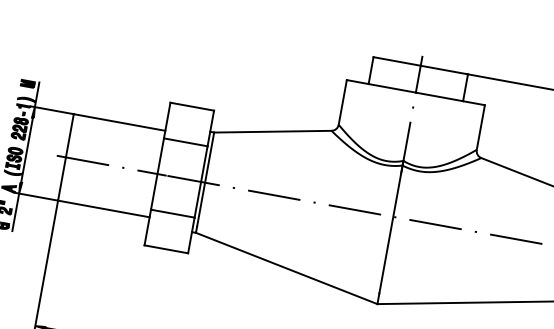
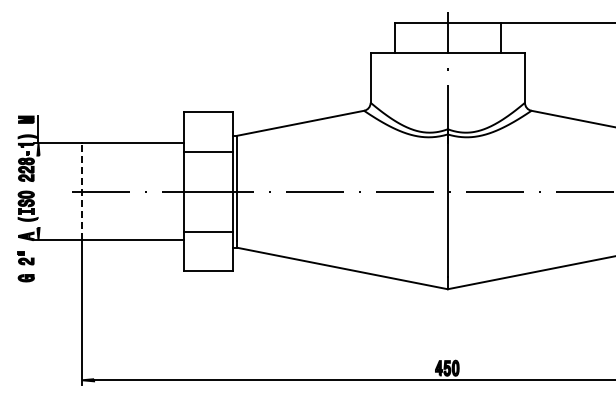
line: (27, 150) -> (38, 191), removed
line: (65, 157) -> (81, 191), solid -> dashed
line: (15, 211) -> (38, 260), removed

